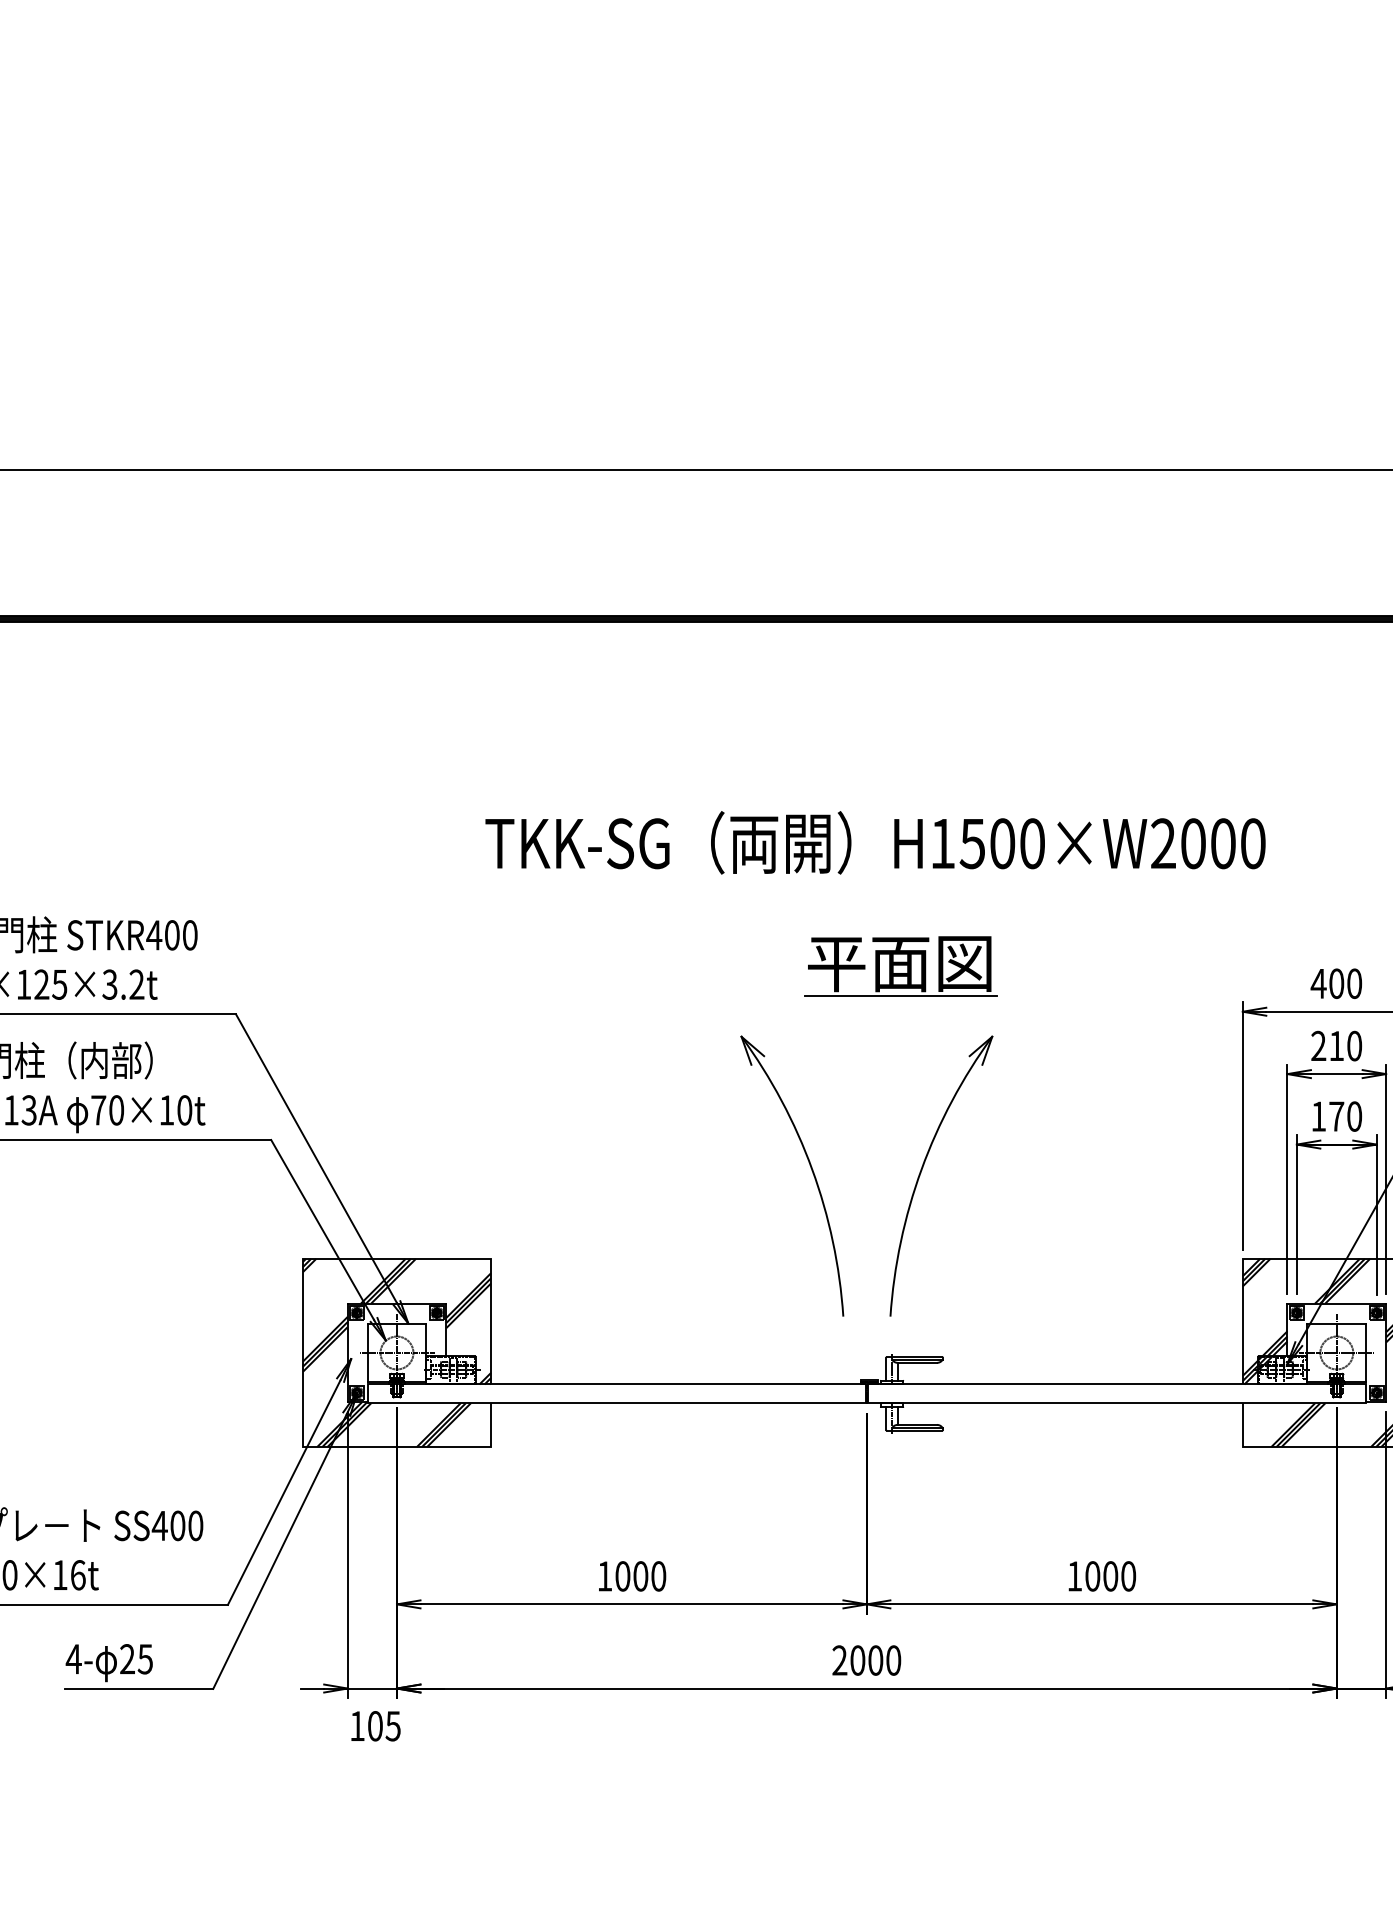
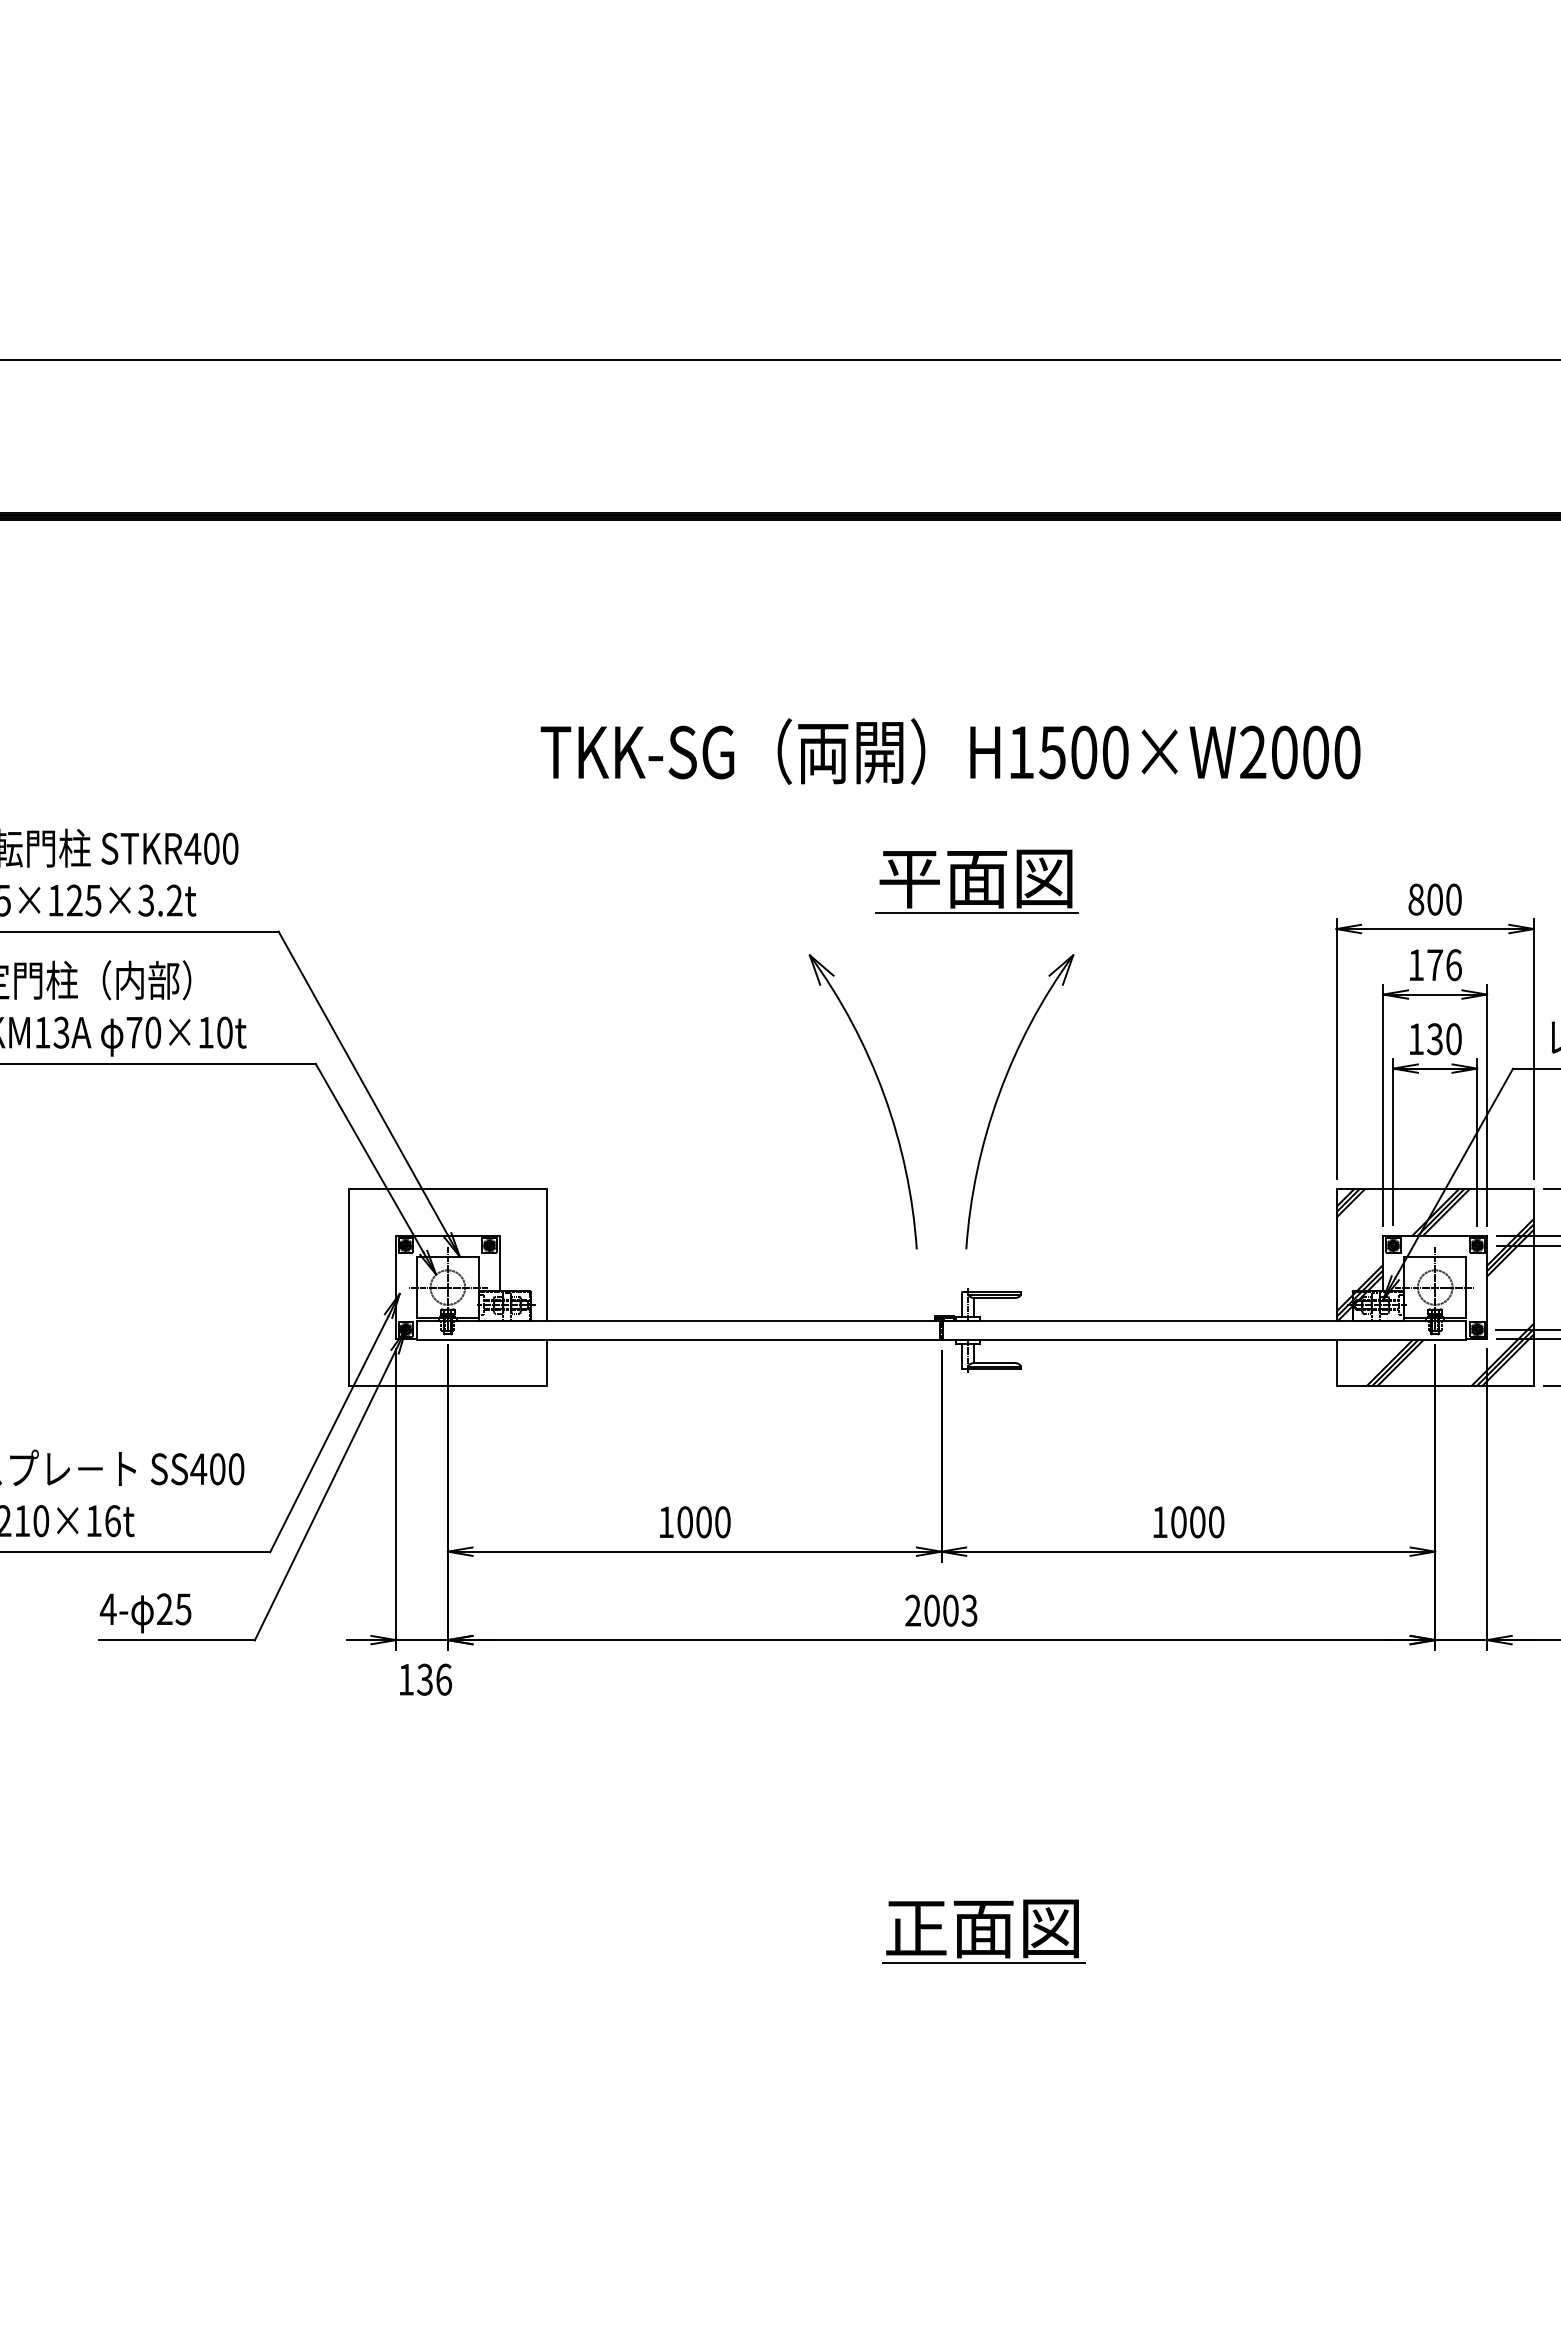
text: (1318, 983) -> (1415, 899), 400 -> 800
text: (1336, 1046) -> (1434, 965), 210 -> 176
text: (1336, 1116) -> (1434, 1039), 170 -> 130
hatch: (396, 1352) -> (447, 1287), removed
text: (893, 1660) -> (969, 1610), 2000 -> 2003
text: (384, 1726) -> (434, 1679), 105 -> 136

